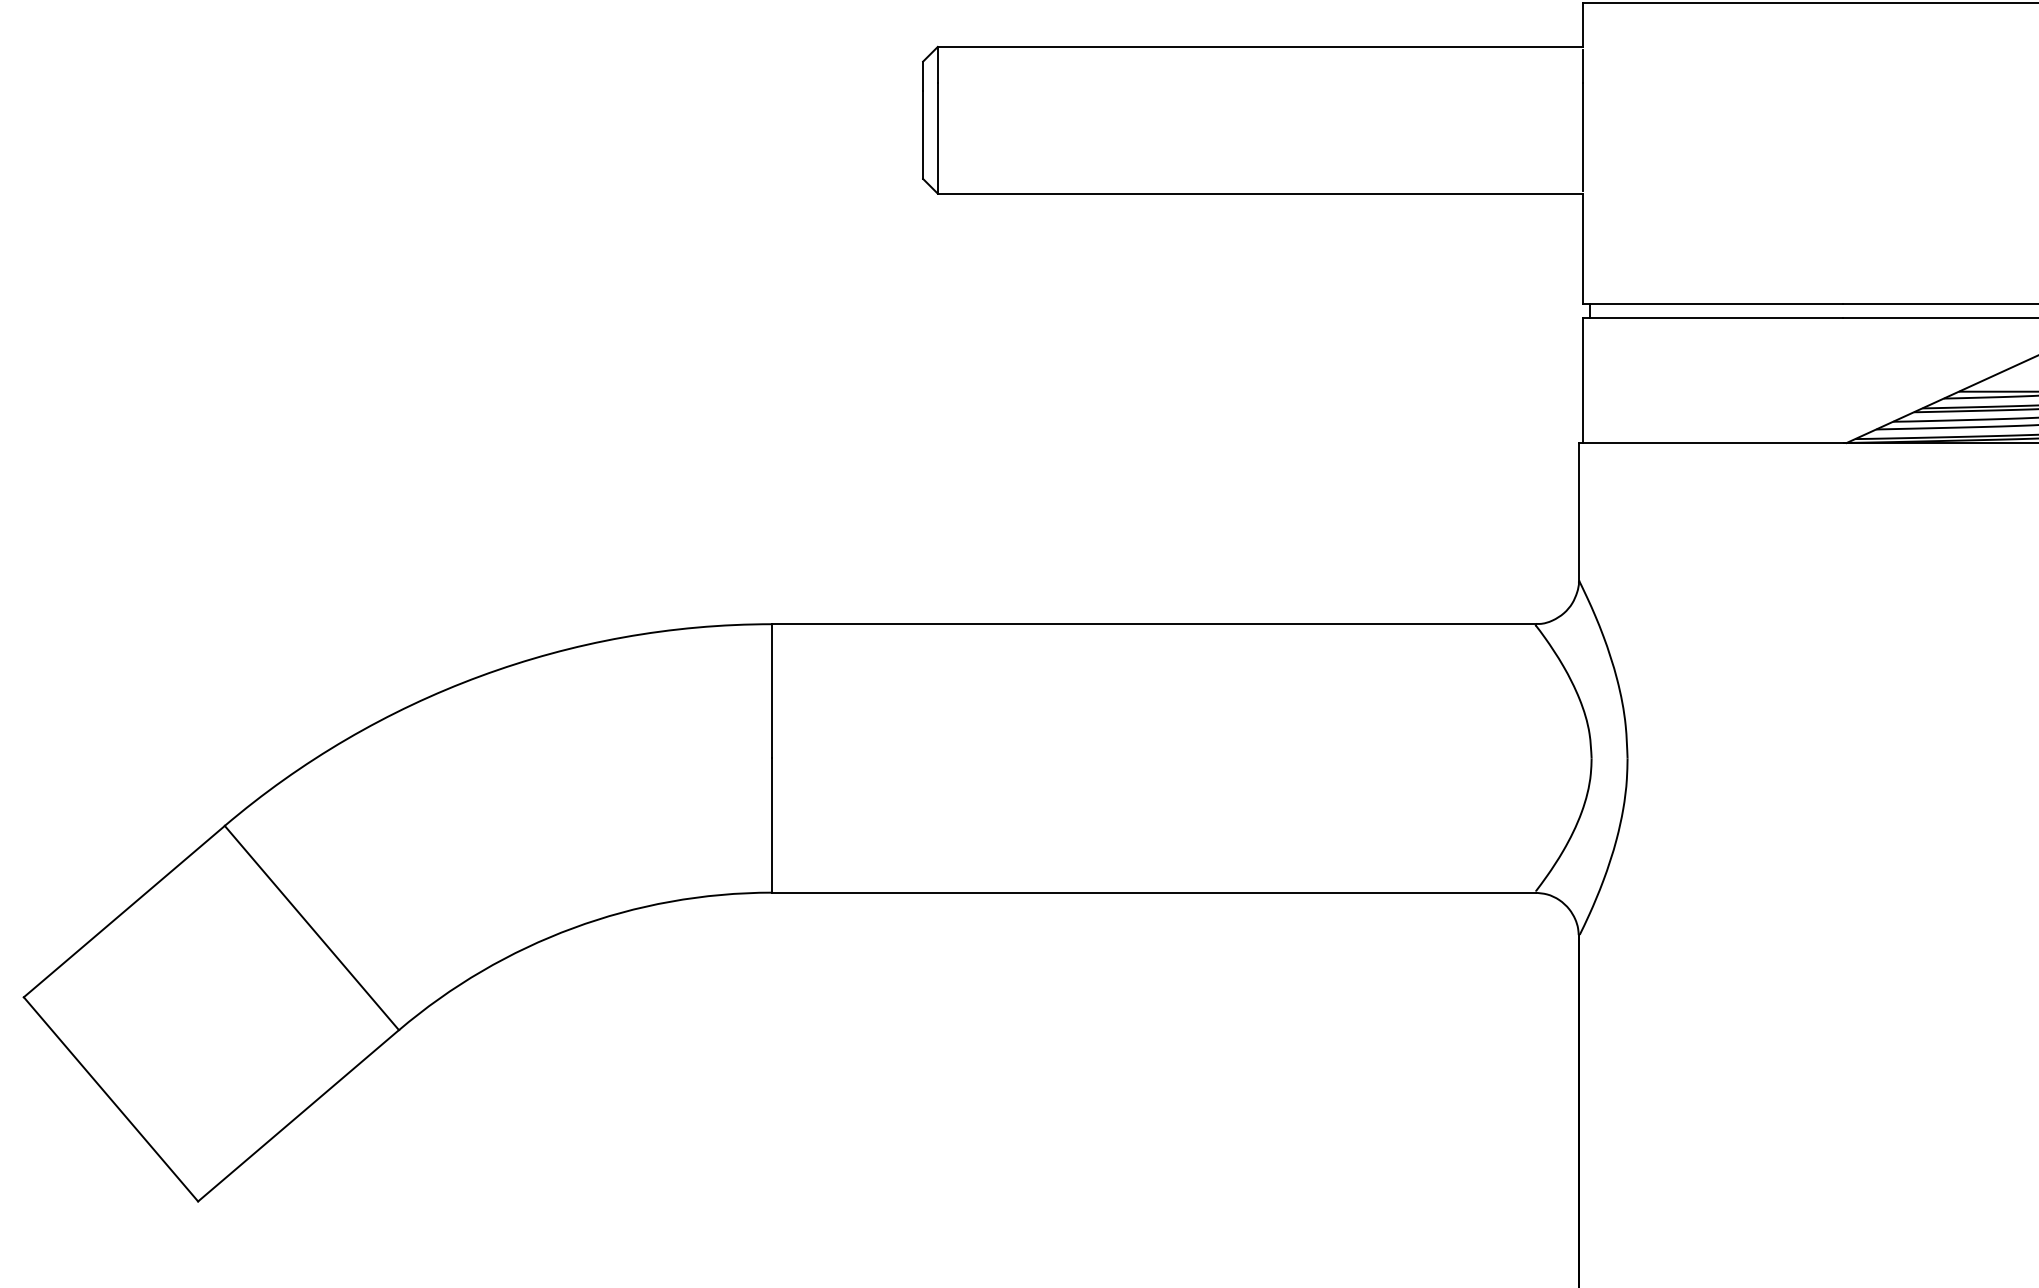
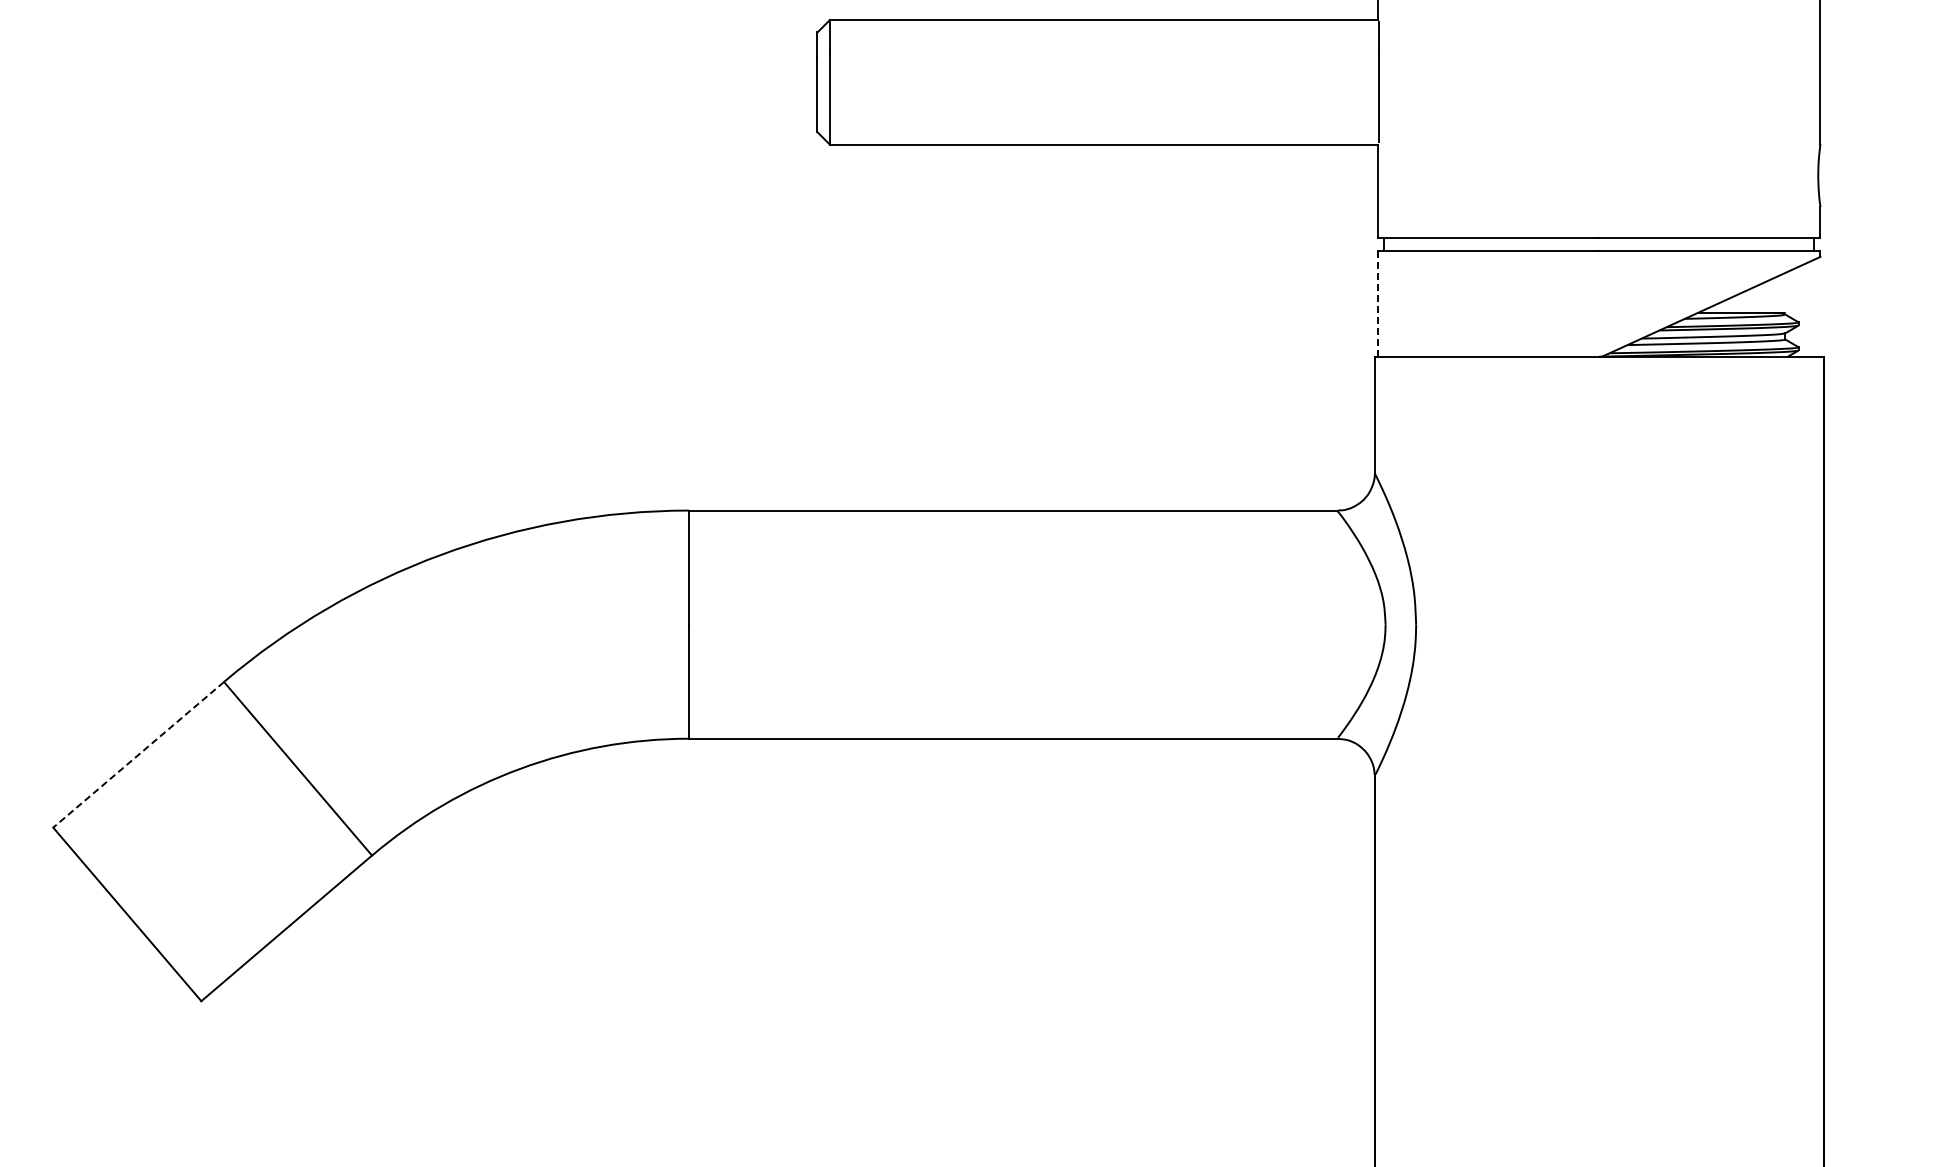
line: (1582, 380) -> (1377, 303), solid -> dashed
line: (124, 912) -> (138, 755), solid -> dashed

